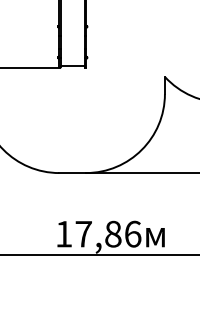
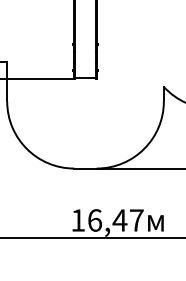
text: (107, 234) -> (115, 220), 17,86 -> 16,47

